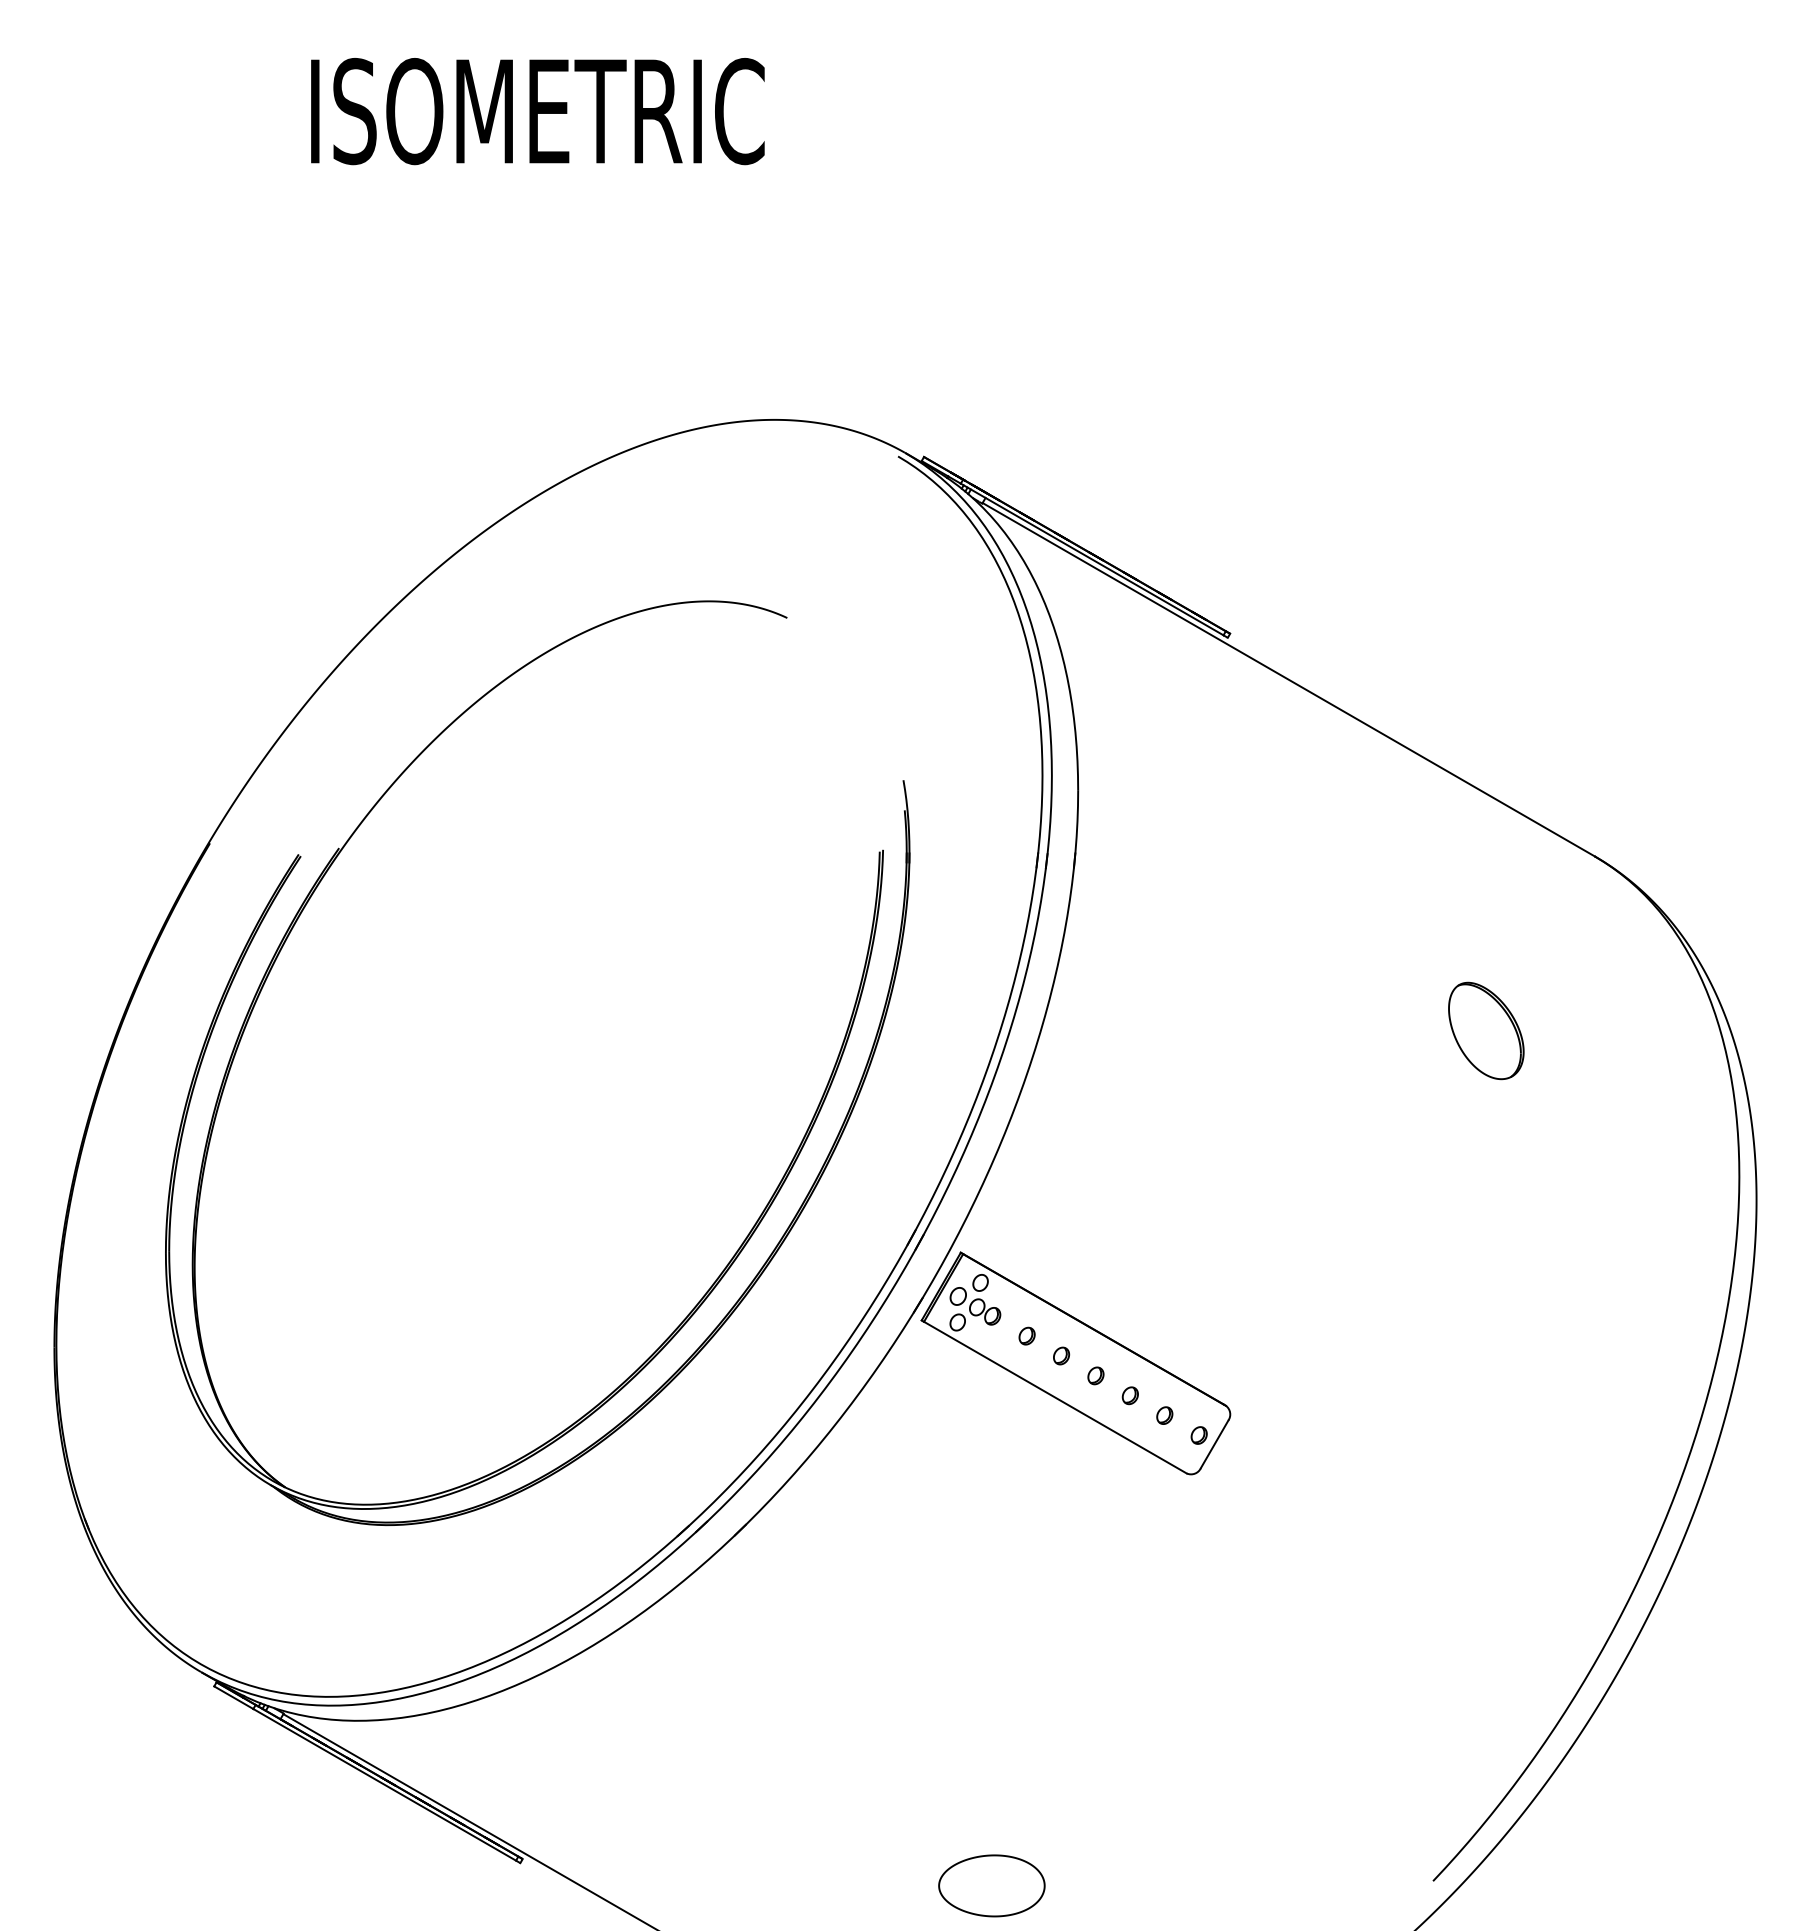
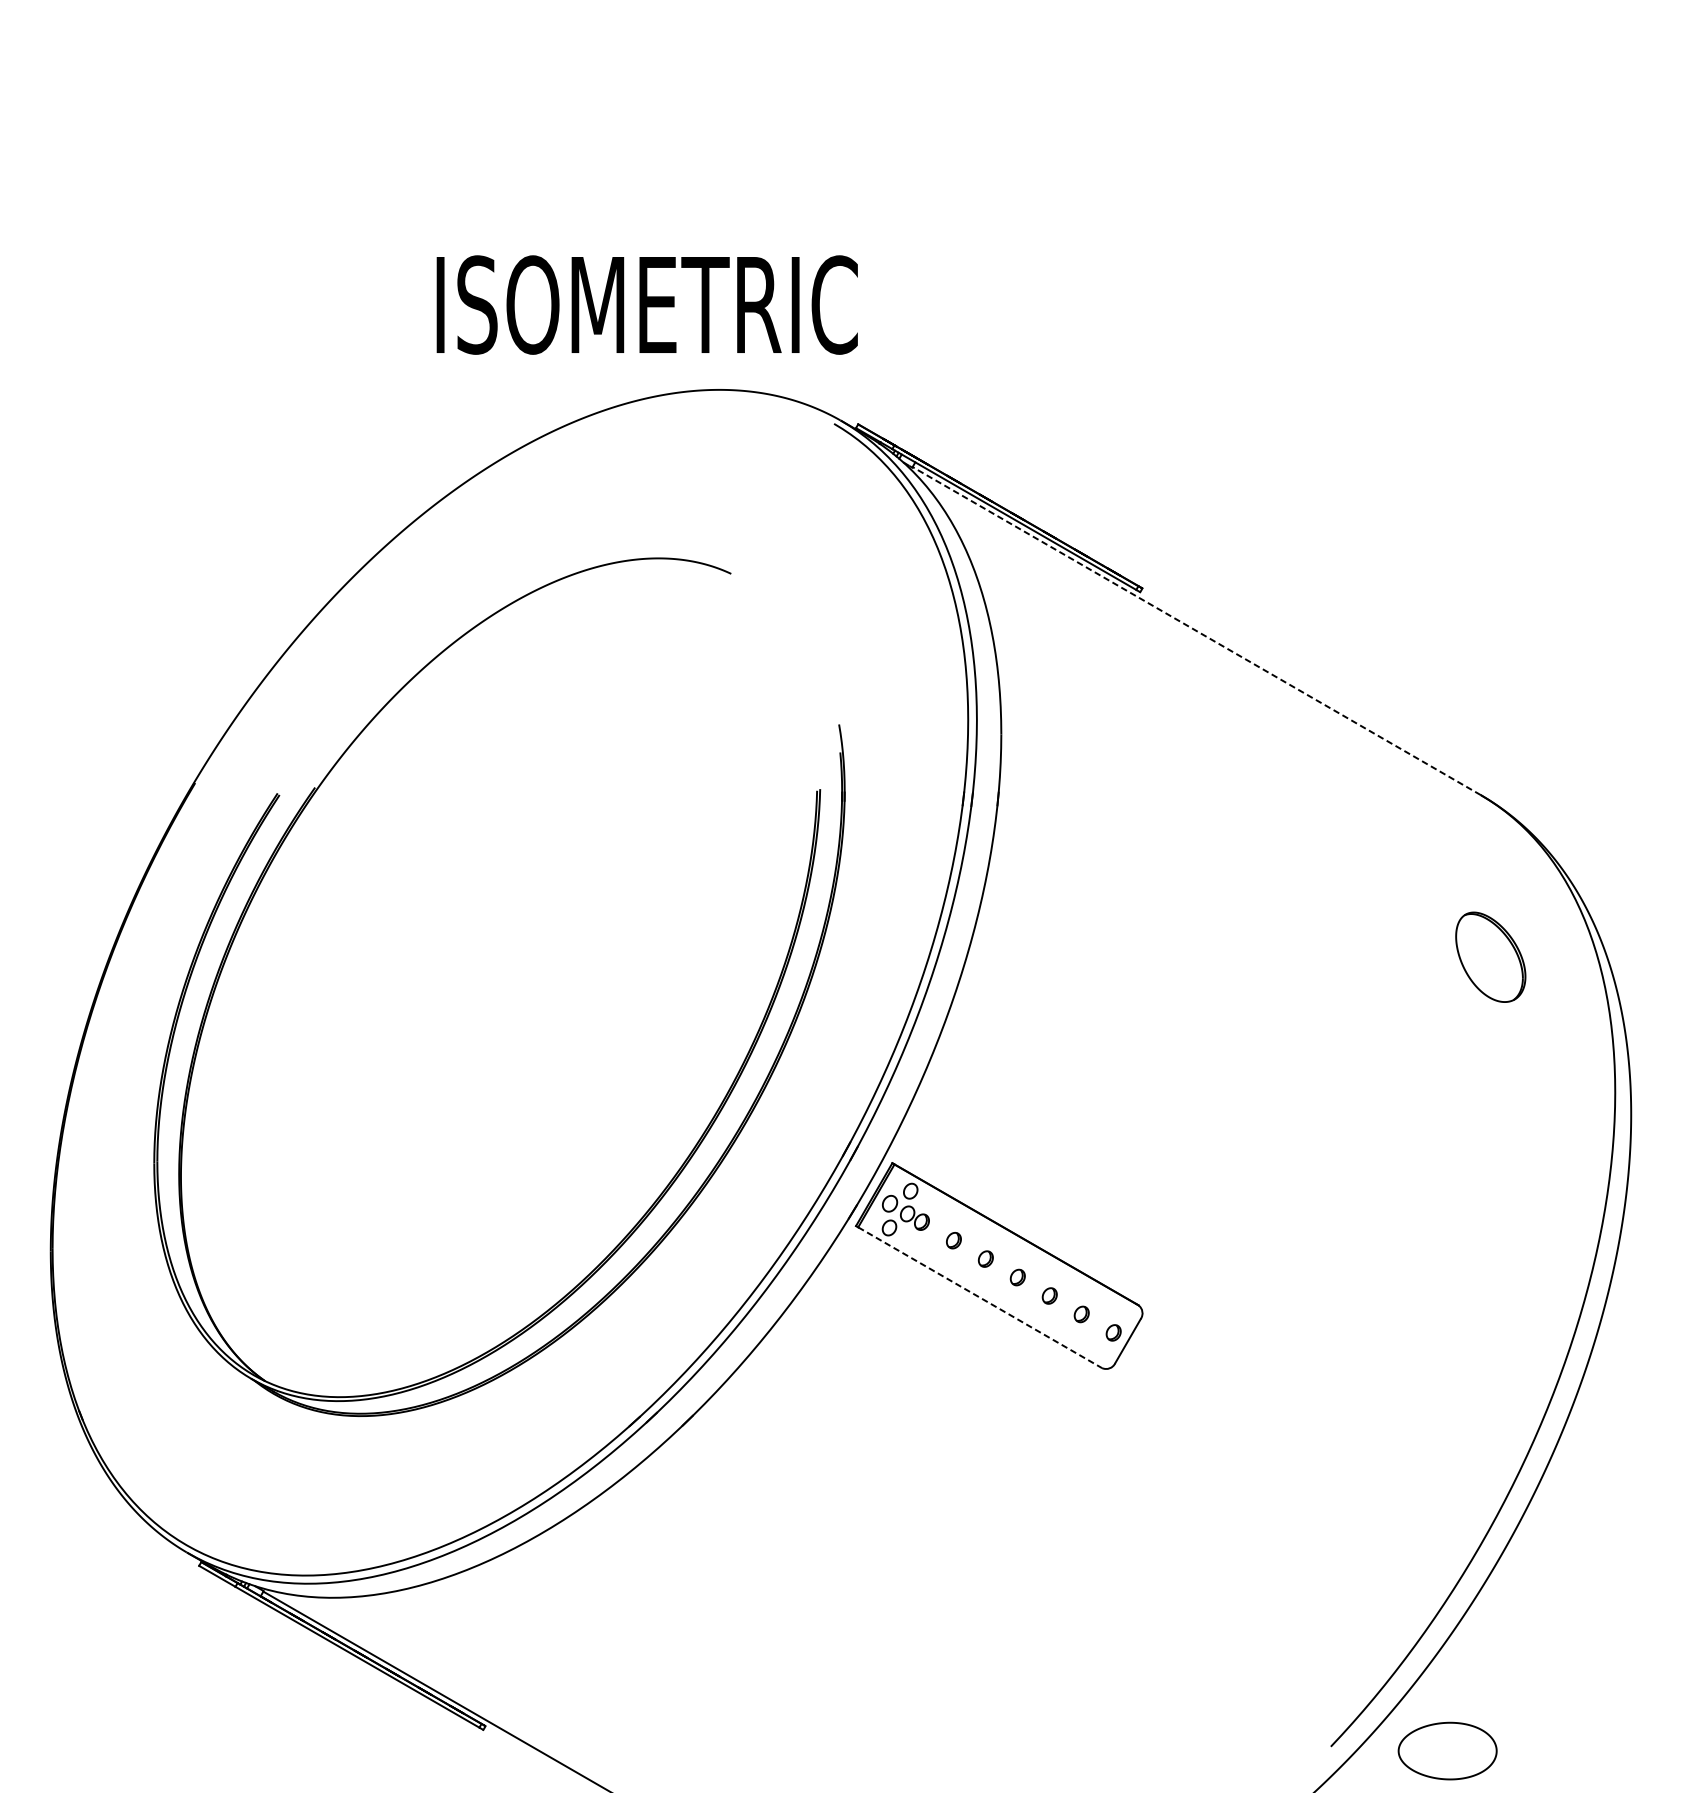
text: (537, 111) -> (646, 305), moved
line: (1288, 679) -> (1196, 630), solid -> dashed
part: (1486, 1030) -> (1490, 956), moved
line: (1055, 1397) -> (980, 1297), solid -> dashed
part: (991, 1885) -> (1447, 1750), moved

